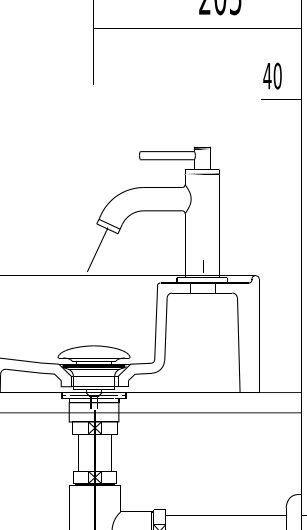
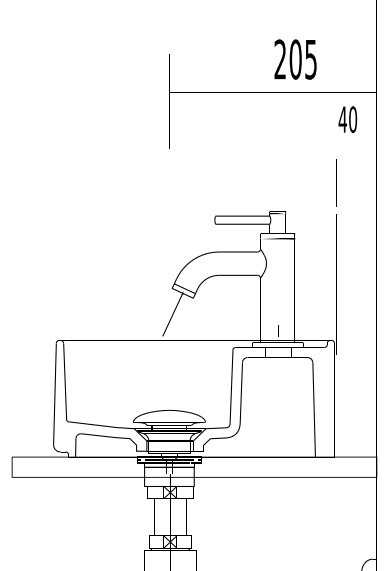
text: (272, 75) -> (347, 119), moved

